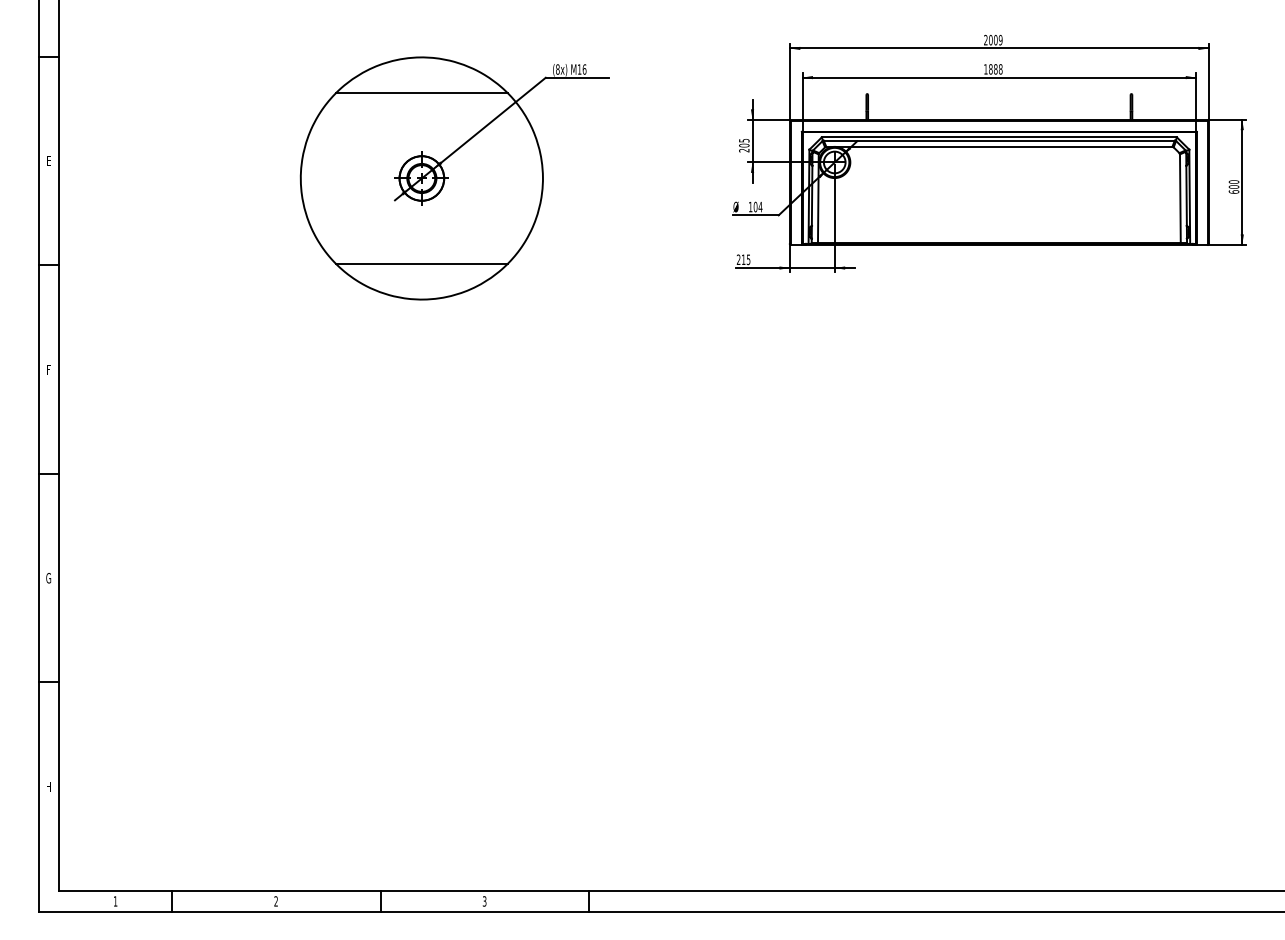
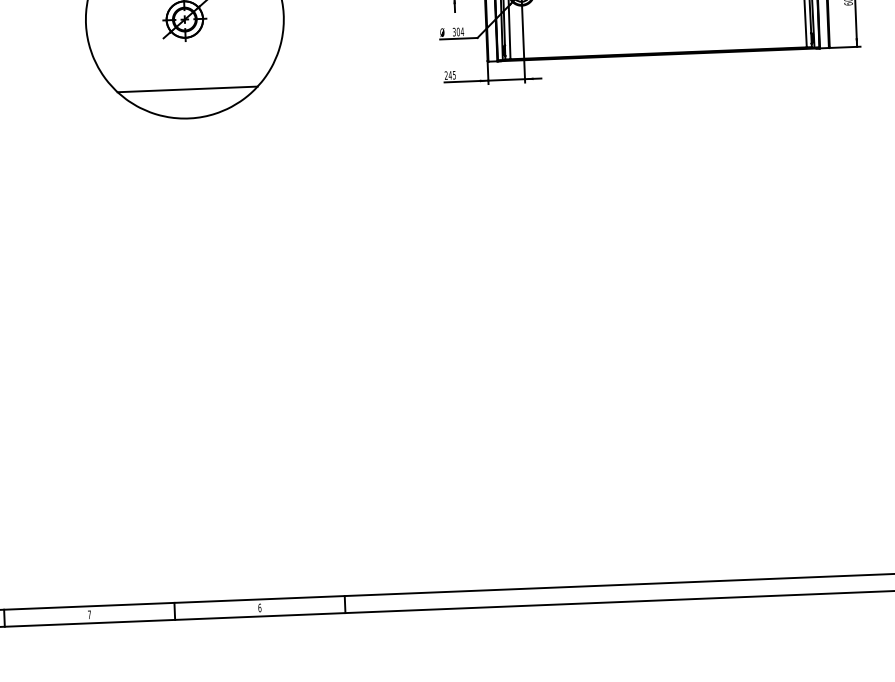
text: (750, 206) -> (454, 31), 104 -> 304
text: (743, 259) -> (450, 75), 215 -> 245
text: (275, 901) -> (89, 614), 2 -> 7
text: (484, 901) -> (259, 608), 3 -> 6

